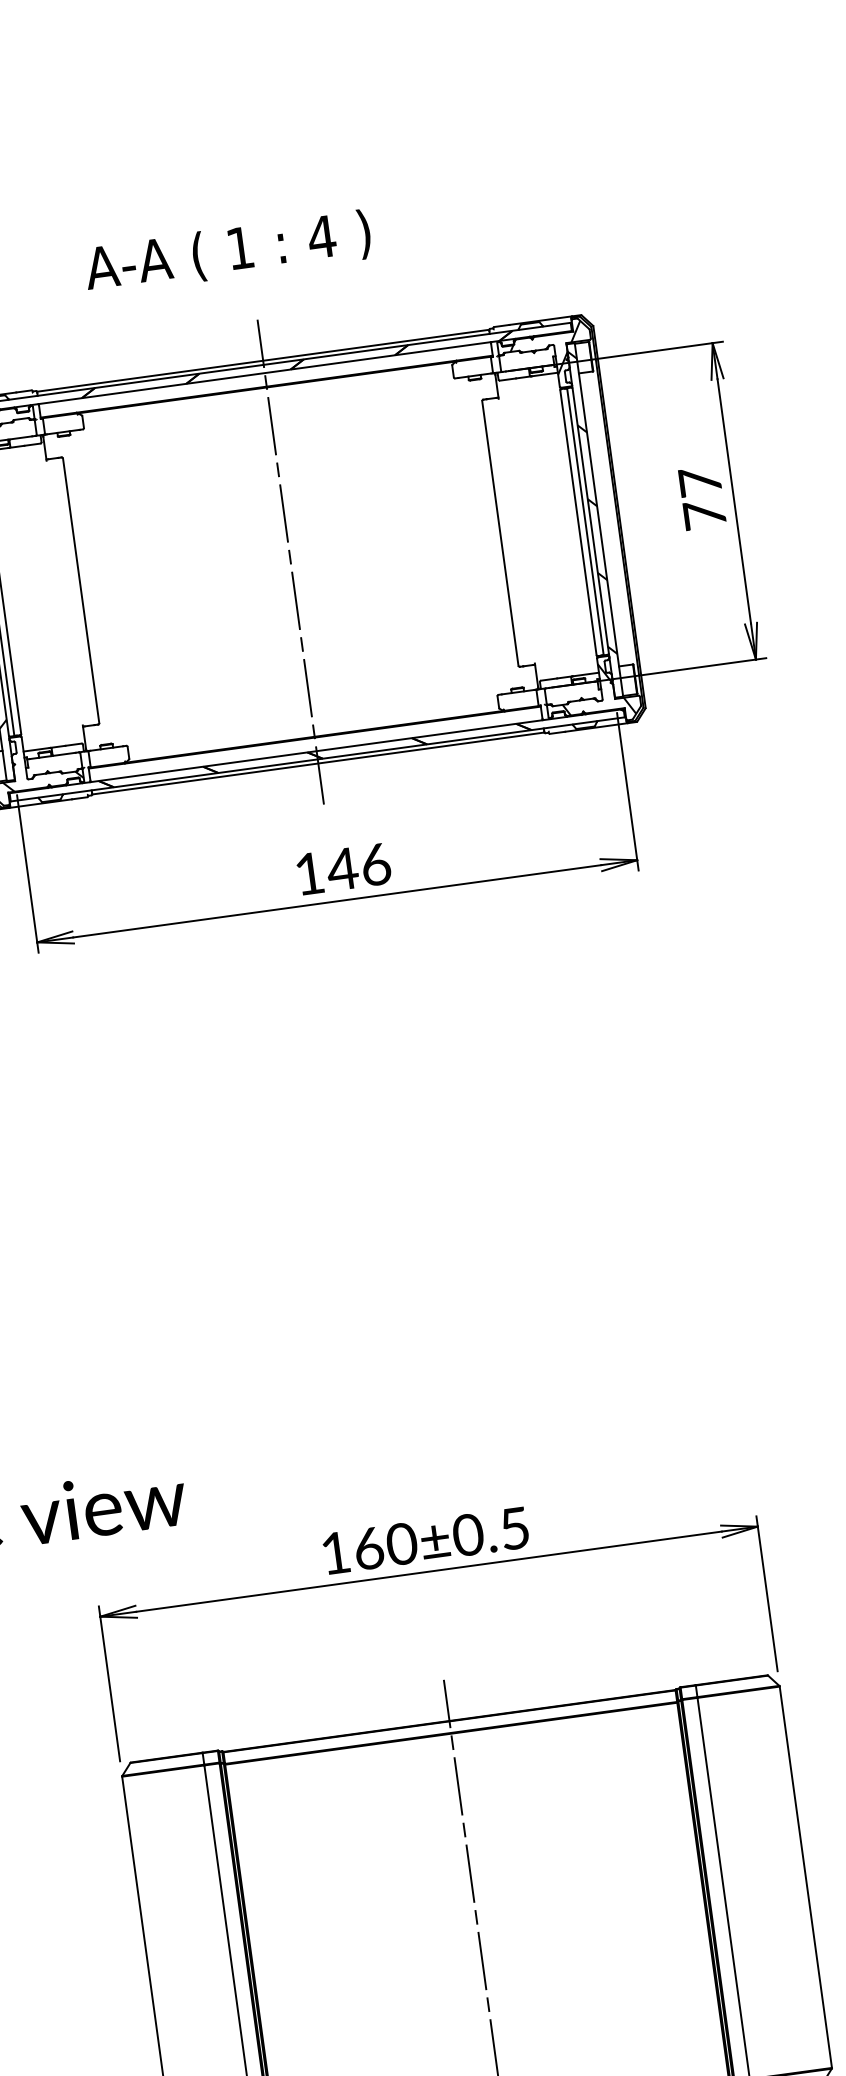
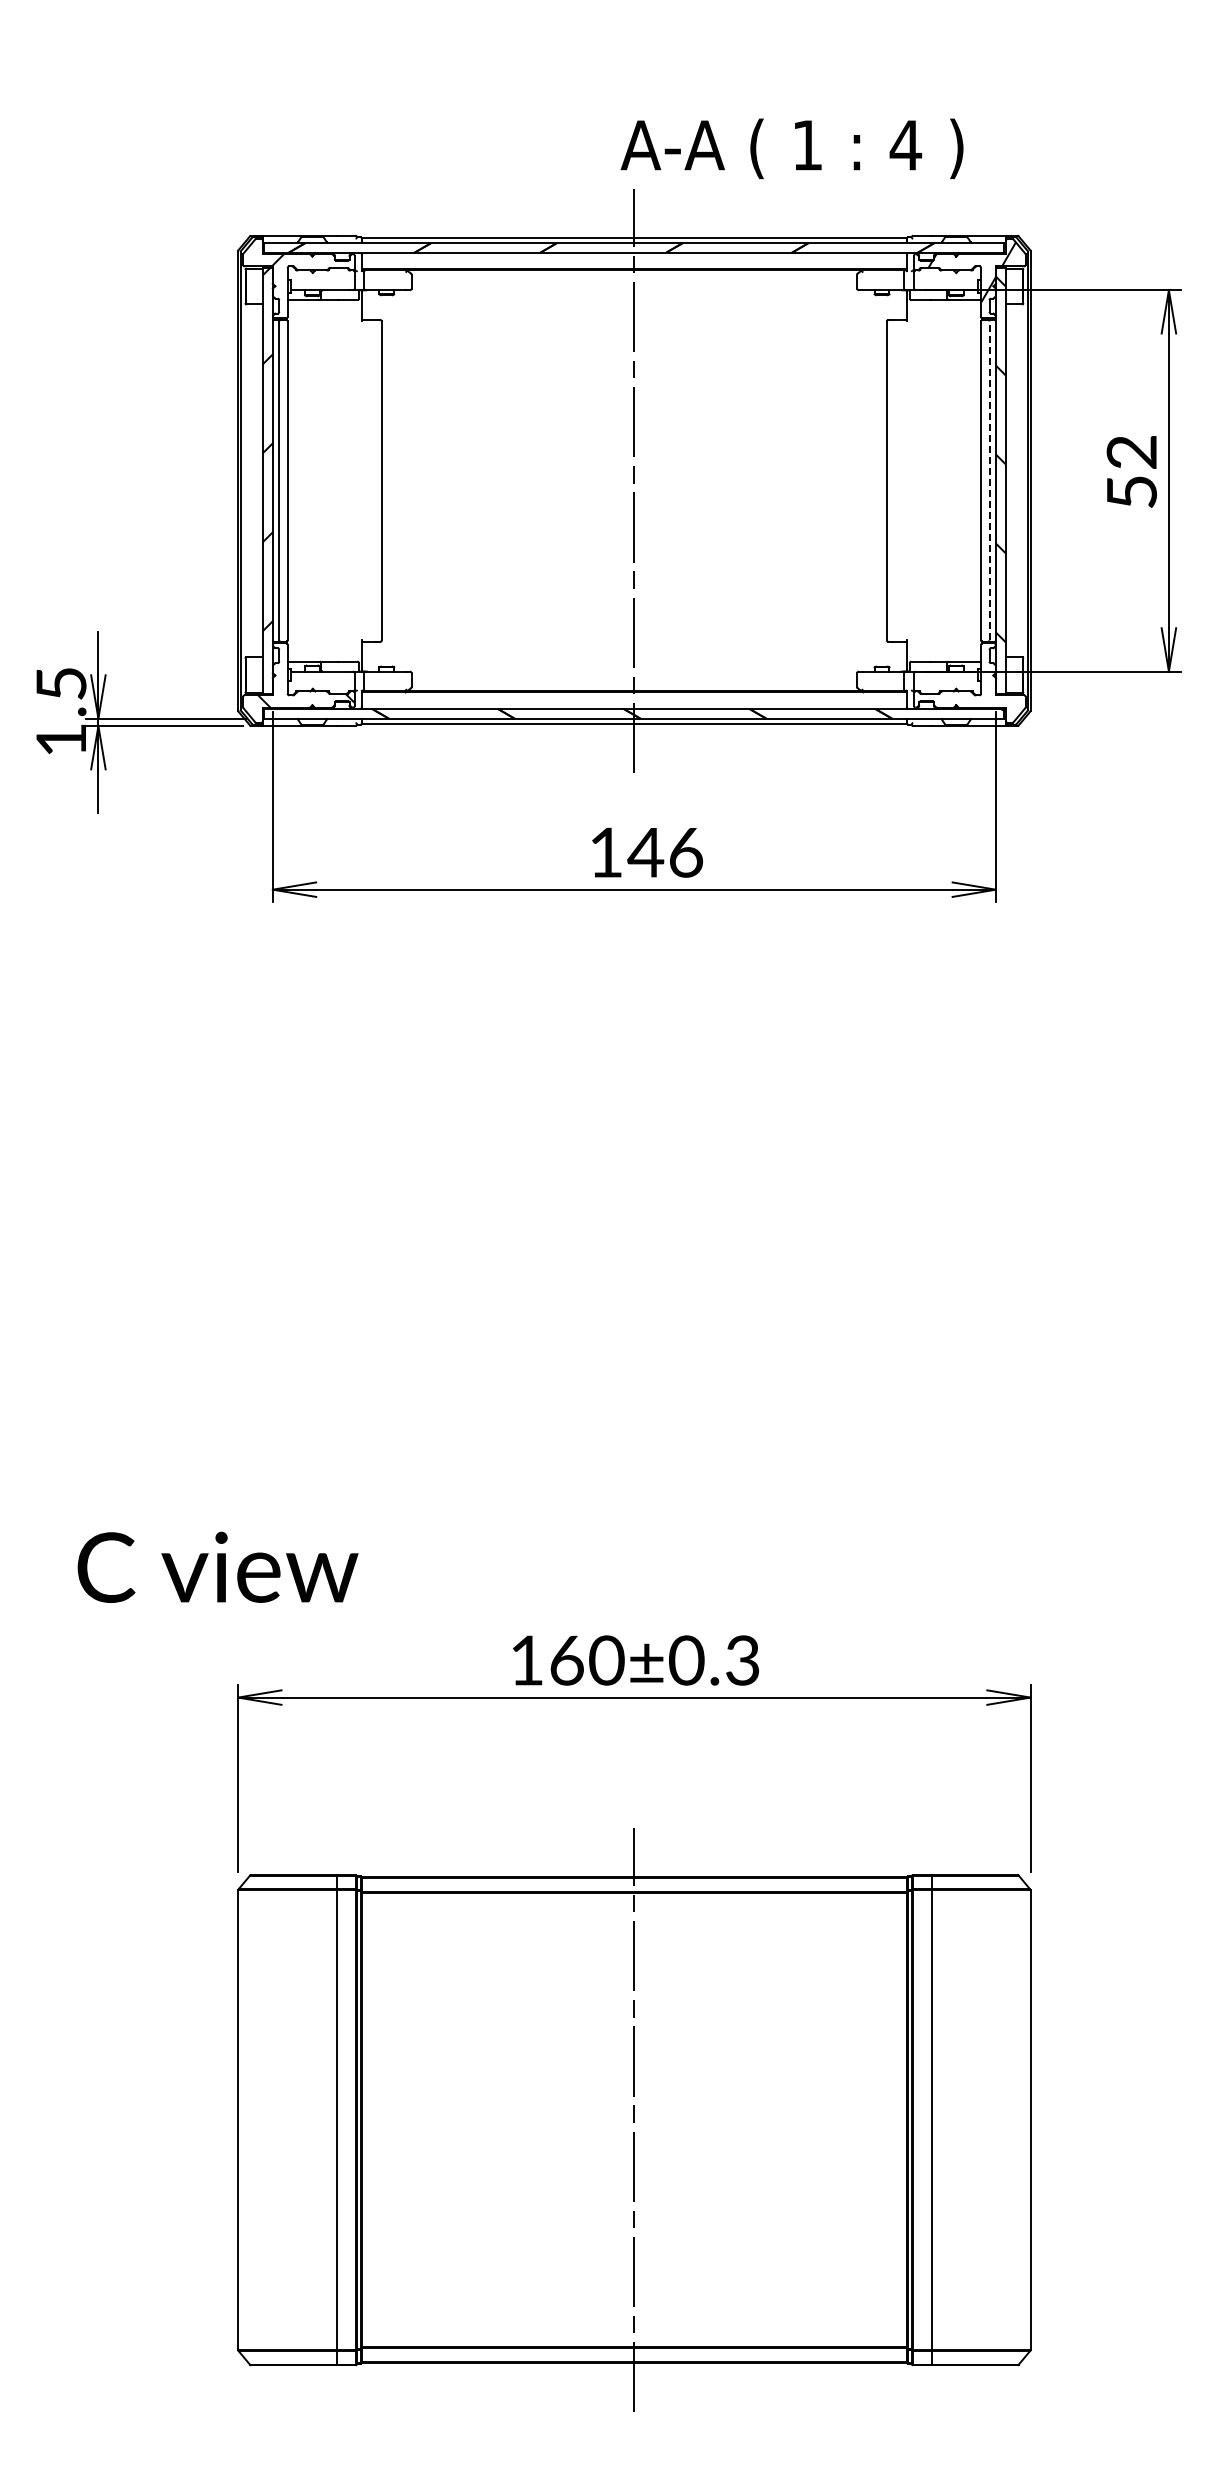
text: (227, 252) -> (791, 148), moved
text: (702, 497) -> (1131, 471), 77 -> 52
line: (585, 521) -> (989, 480), solid -> dashed
hatch: (596, 691) -> (975, 683), removed
text: (514, 1528) -> (742, 1660), 160±0.5 -> 160±0.3

